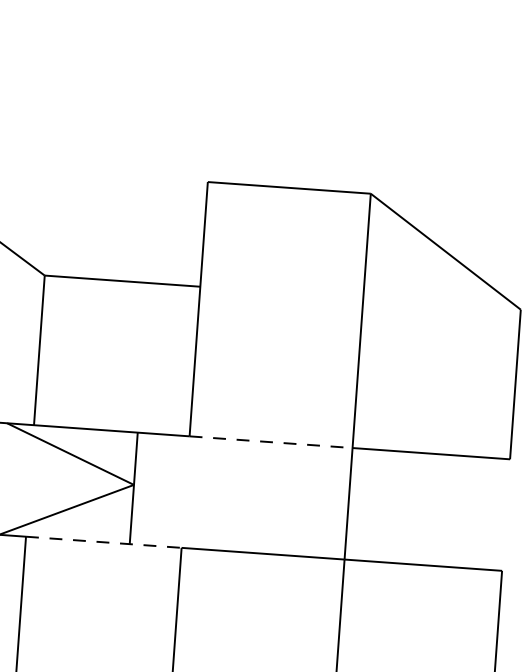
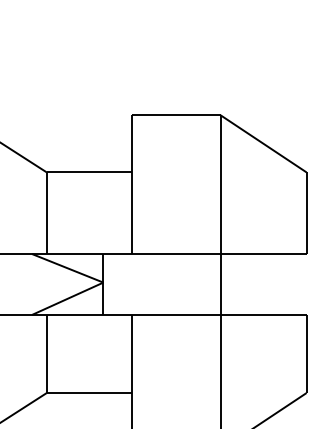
line: (271, 443) -> (176, 254), dashed -> solid
line: (104, 541) -> (89, 314), dashed -> solid

